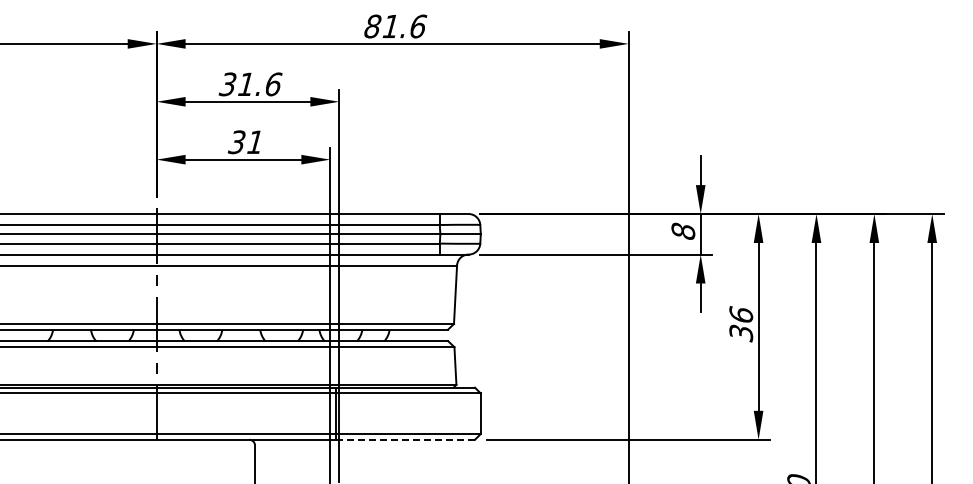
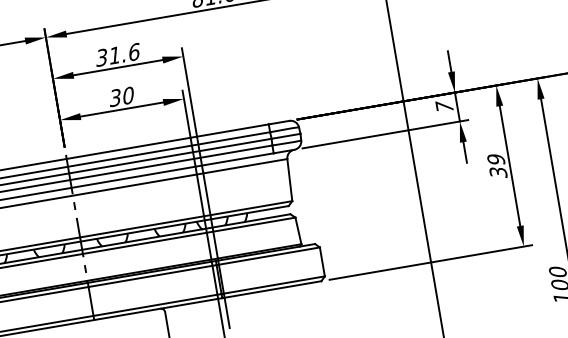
text: (255, 142) -> (128, 95), 31 -> 30
text: (683, 230) -> (444, 106), 8 -> 7
text: (741, 314) -> (496, 159), 36 -> 39
line: (405, 439) -> (271, 289), dashed -> solid

